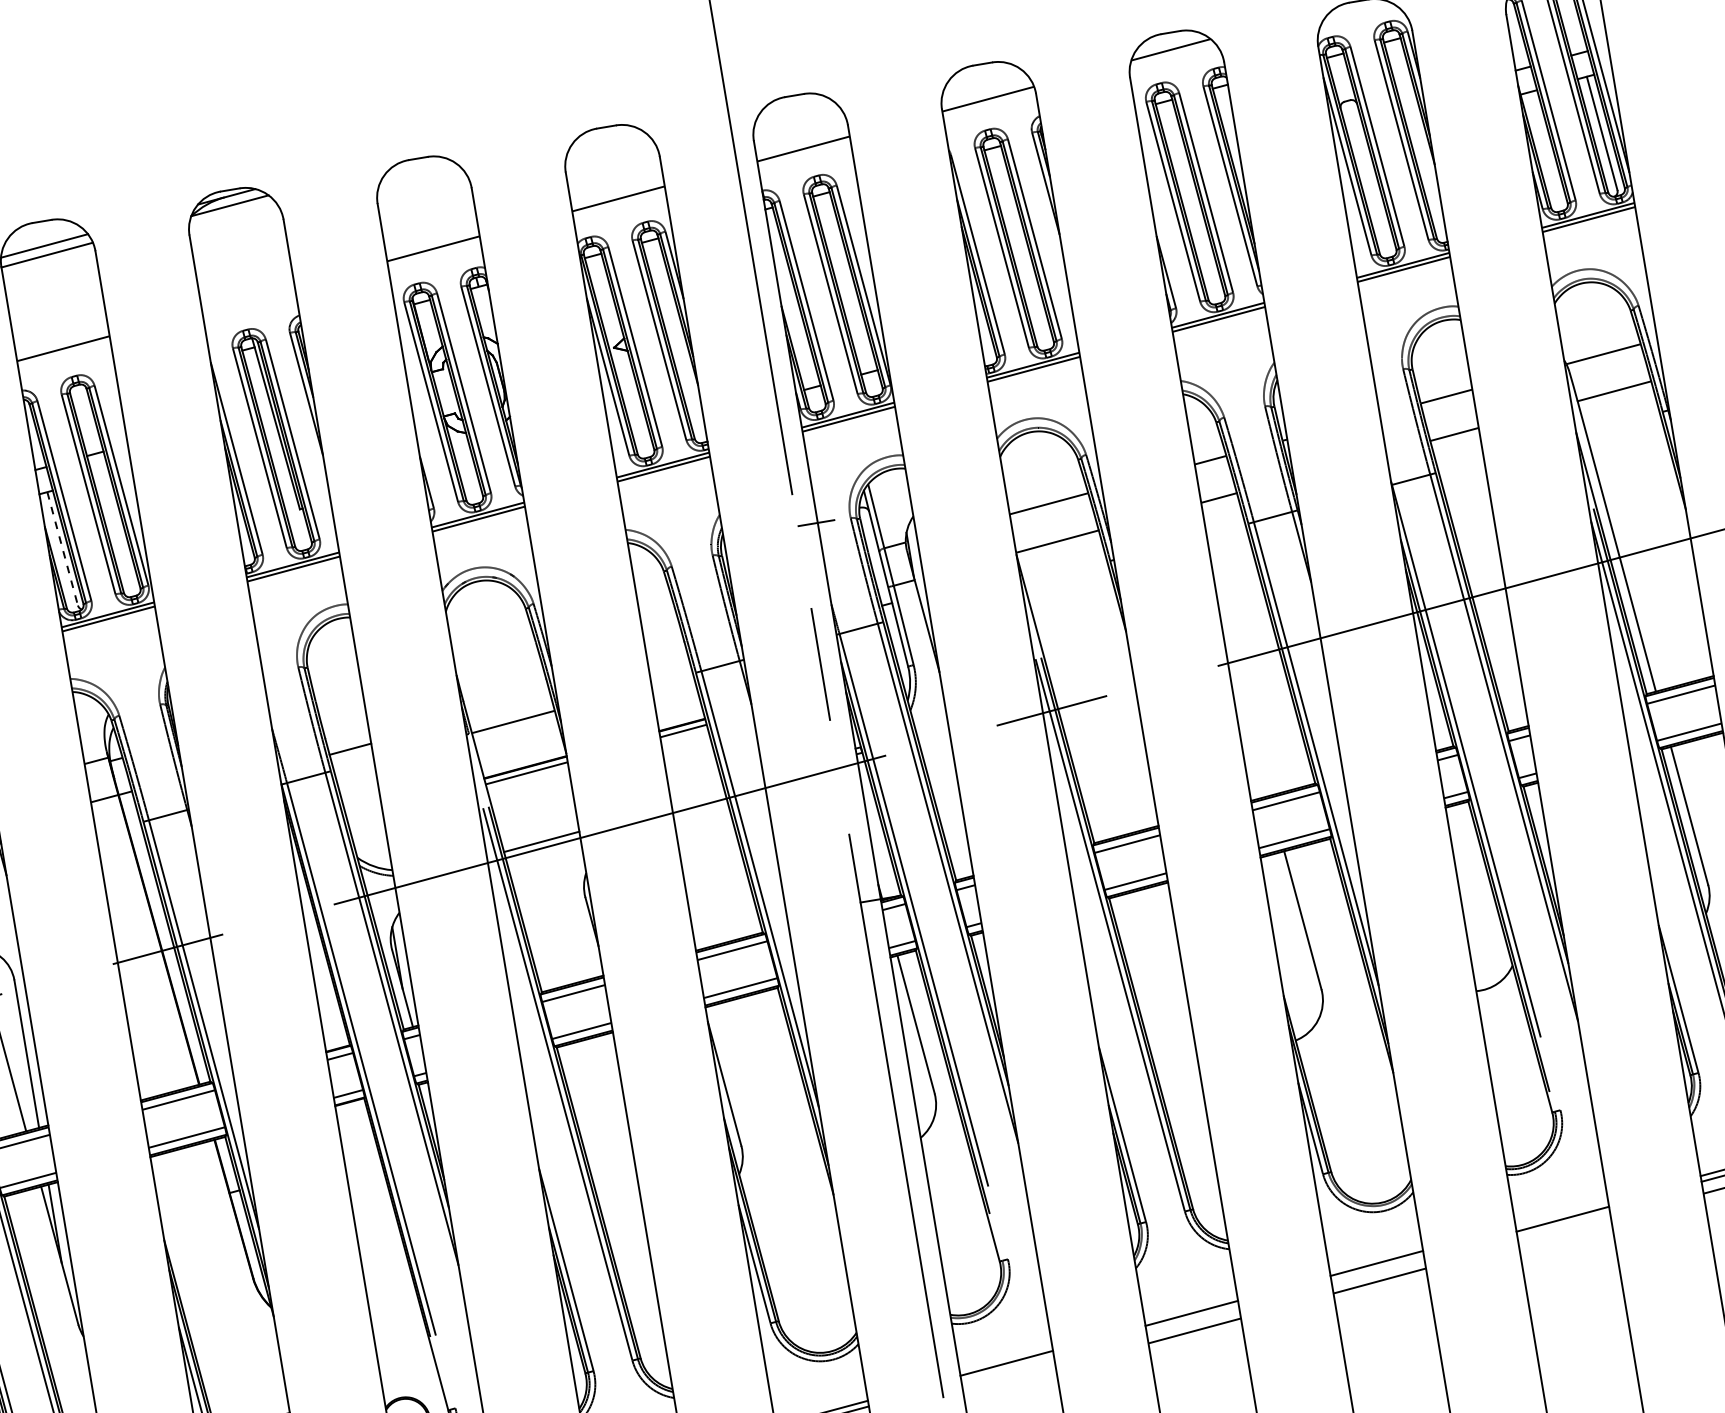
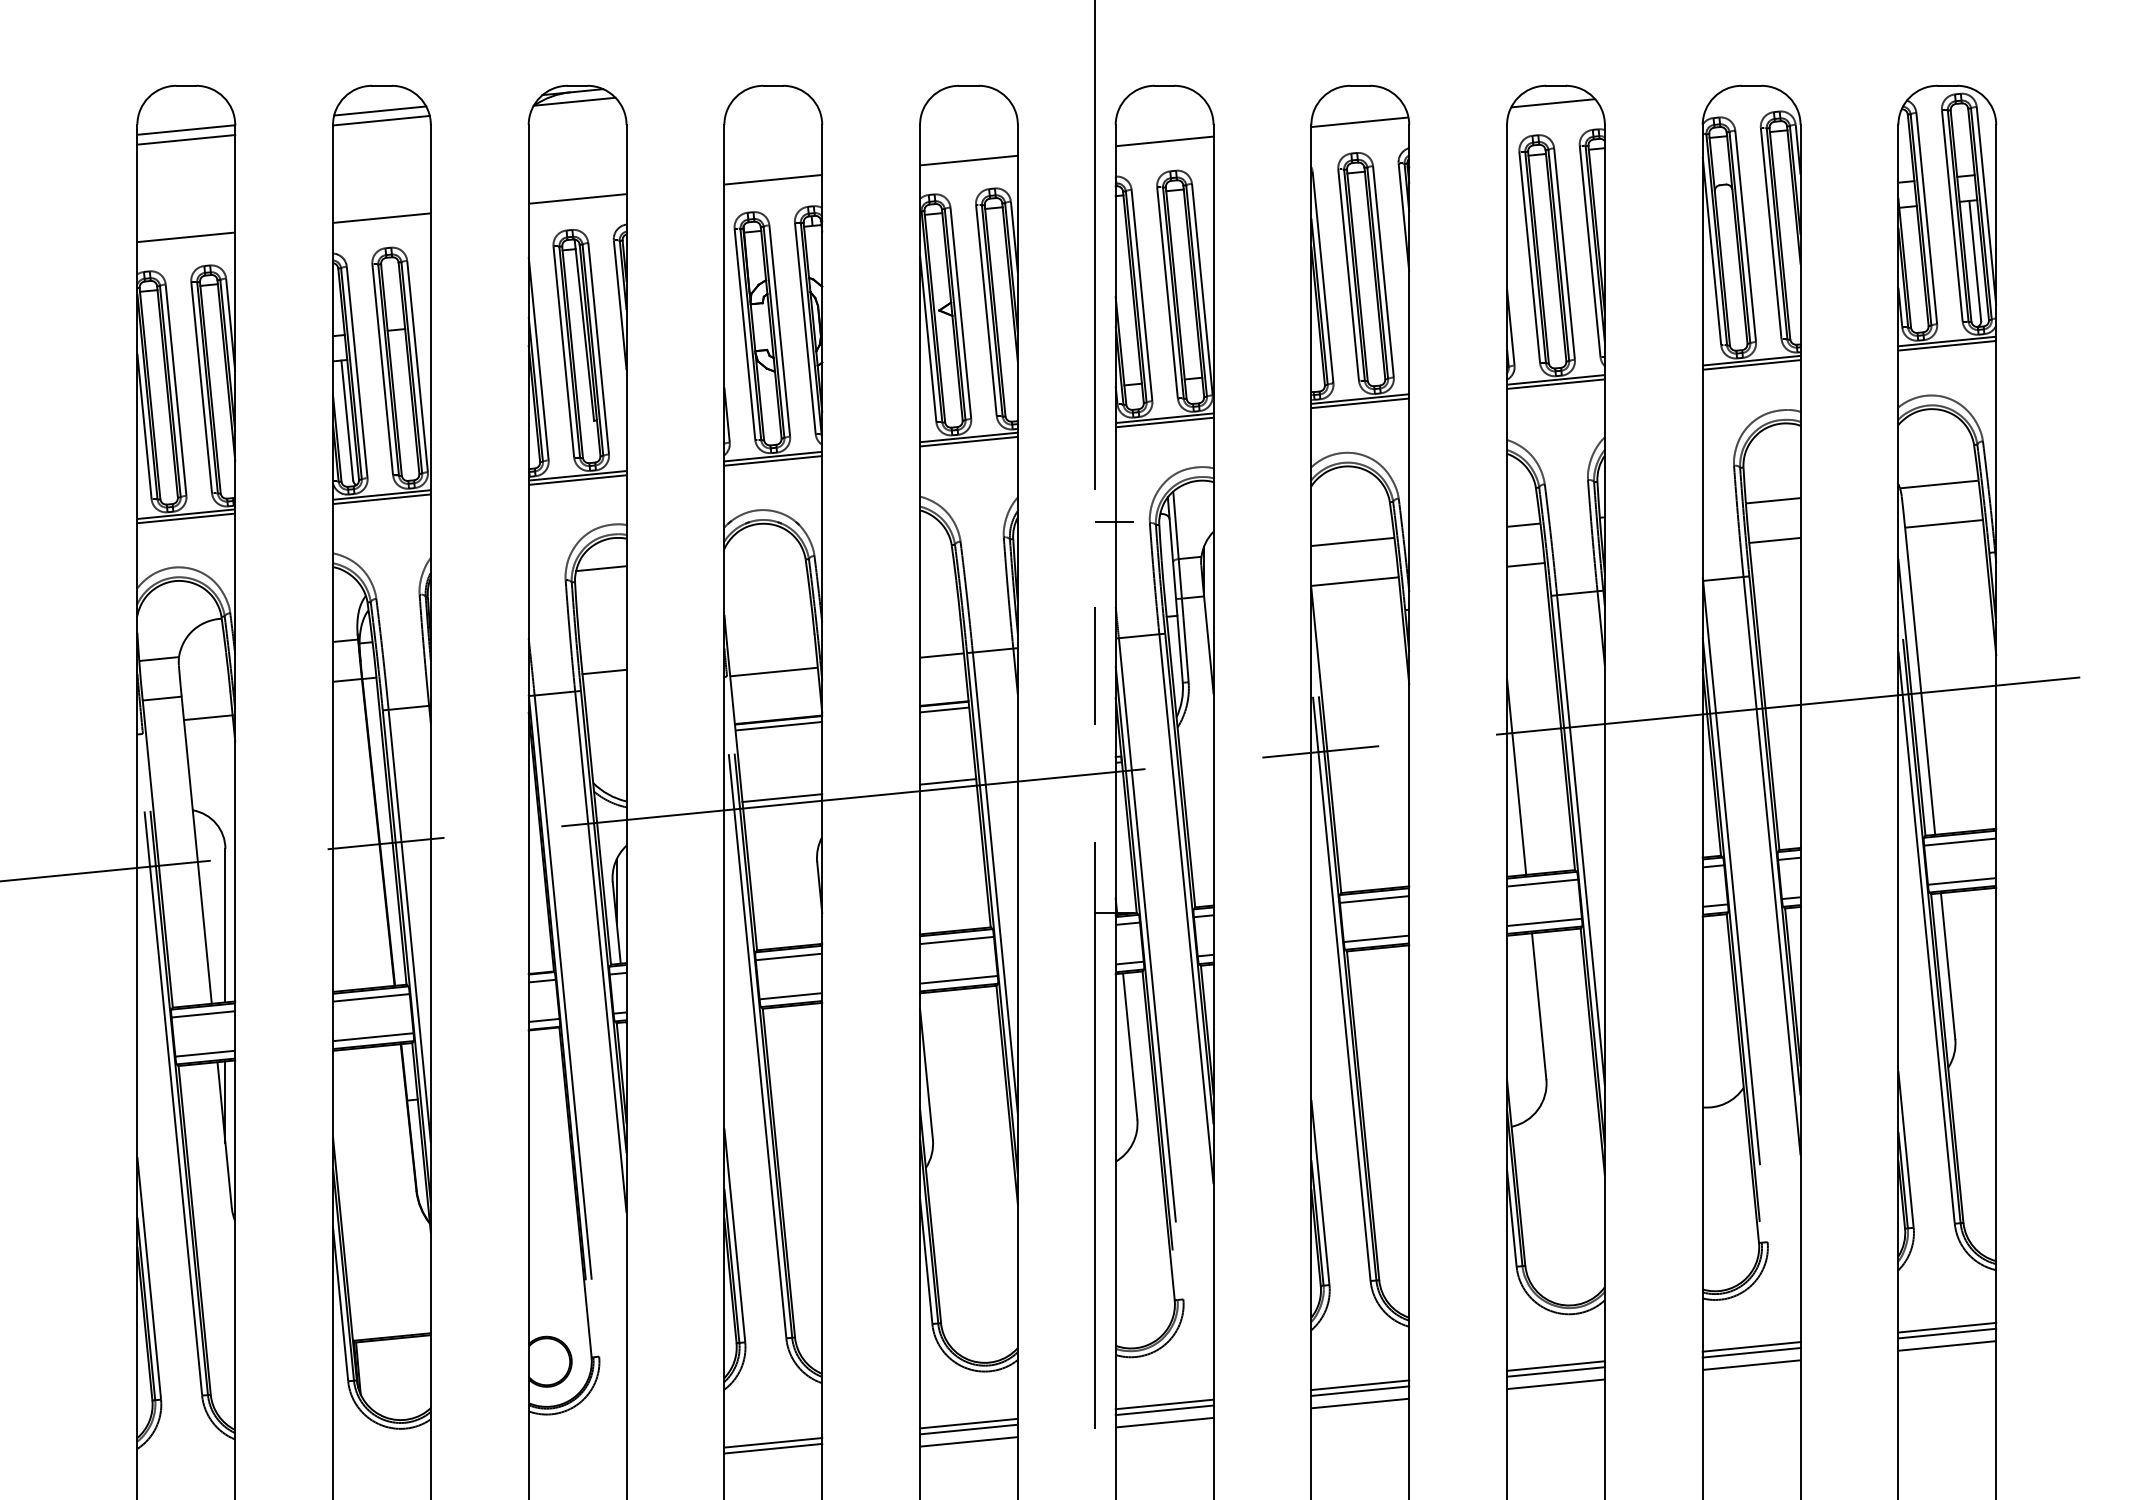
line: (248, 298) -> (577, 198), added
line: (63, 549) -> (347, 421), dashed -> solid
line: (329, 650) -> (600, 568), added
line: (671, 679) -> (941, 655), added
line: (1244, 702) -> (1516, 776), added
line: (698, 799) -> (948, 781), added
line: (1561, 1213) -> (1751, 1346), added
line: (1564, 1230) -> (1751, 1364), added
line: (1377, 1268) -> (1555, 1371), added
line: (1192, 1318) -> (1360, 1390), added
line: (1007, 1369) -> (1164, 1410), added
line: (1009, 1380) -> (1164, 1422), added

